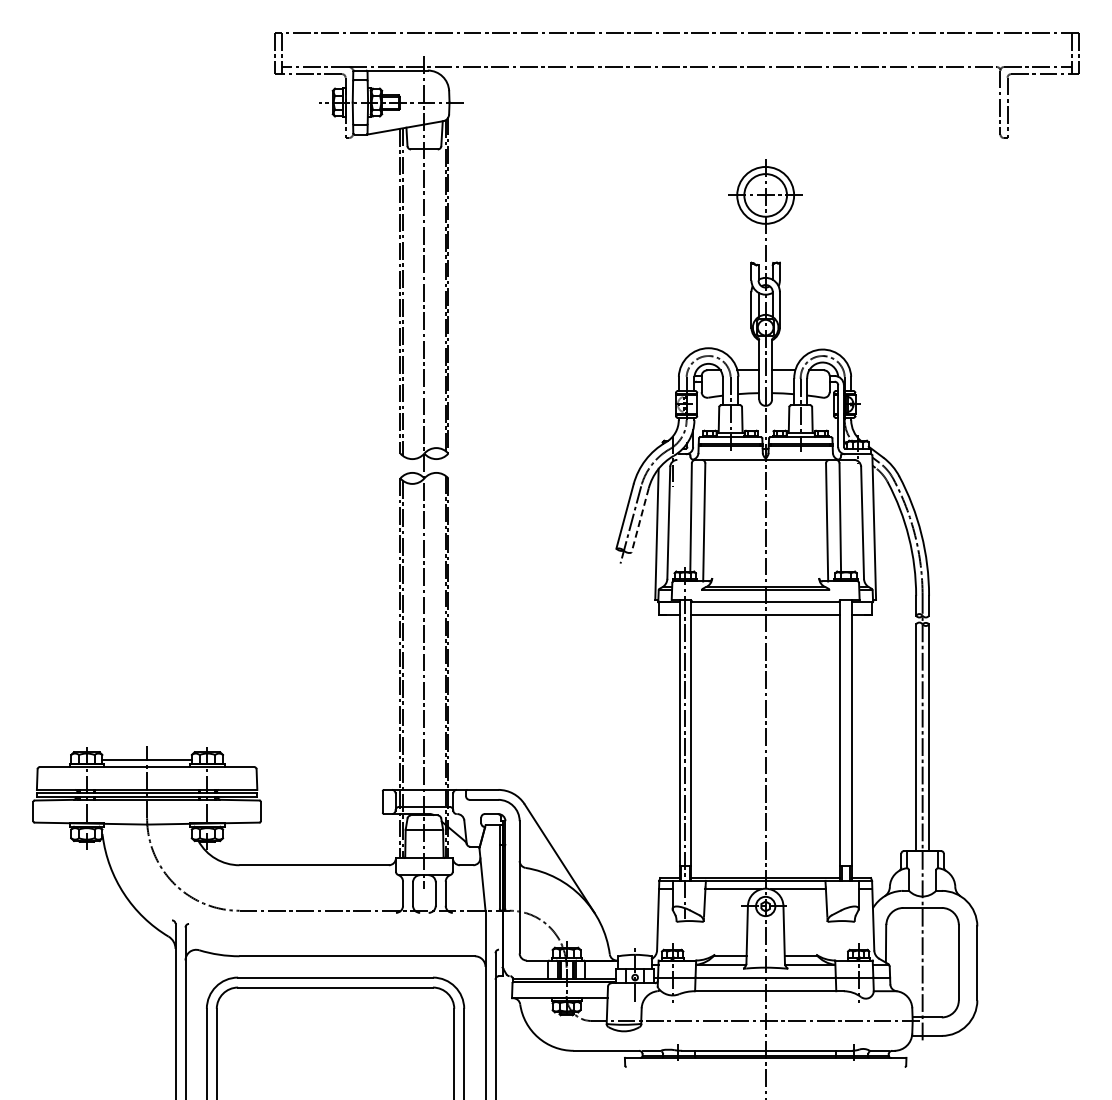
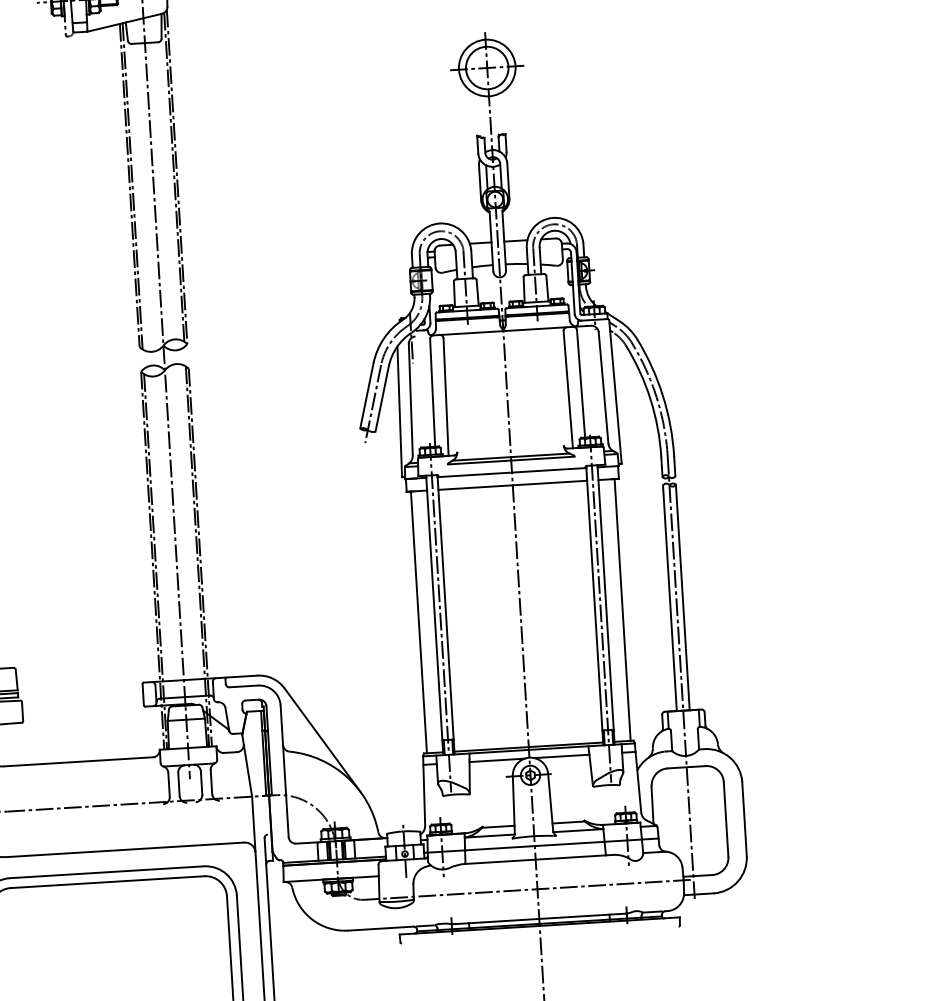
line: (640, 521) -> (382, 400), dashed -> solid
line: (846, 743) -> (600, 608), added
line: (663, 746) -> (419, 622), added
line: (868, 746) -> (623, 609), added

